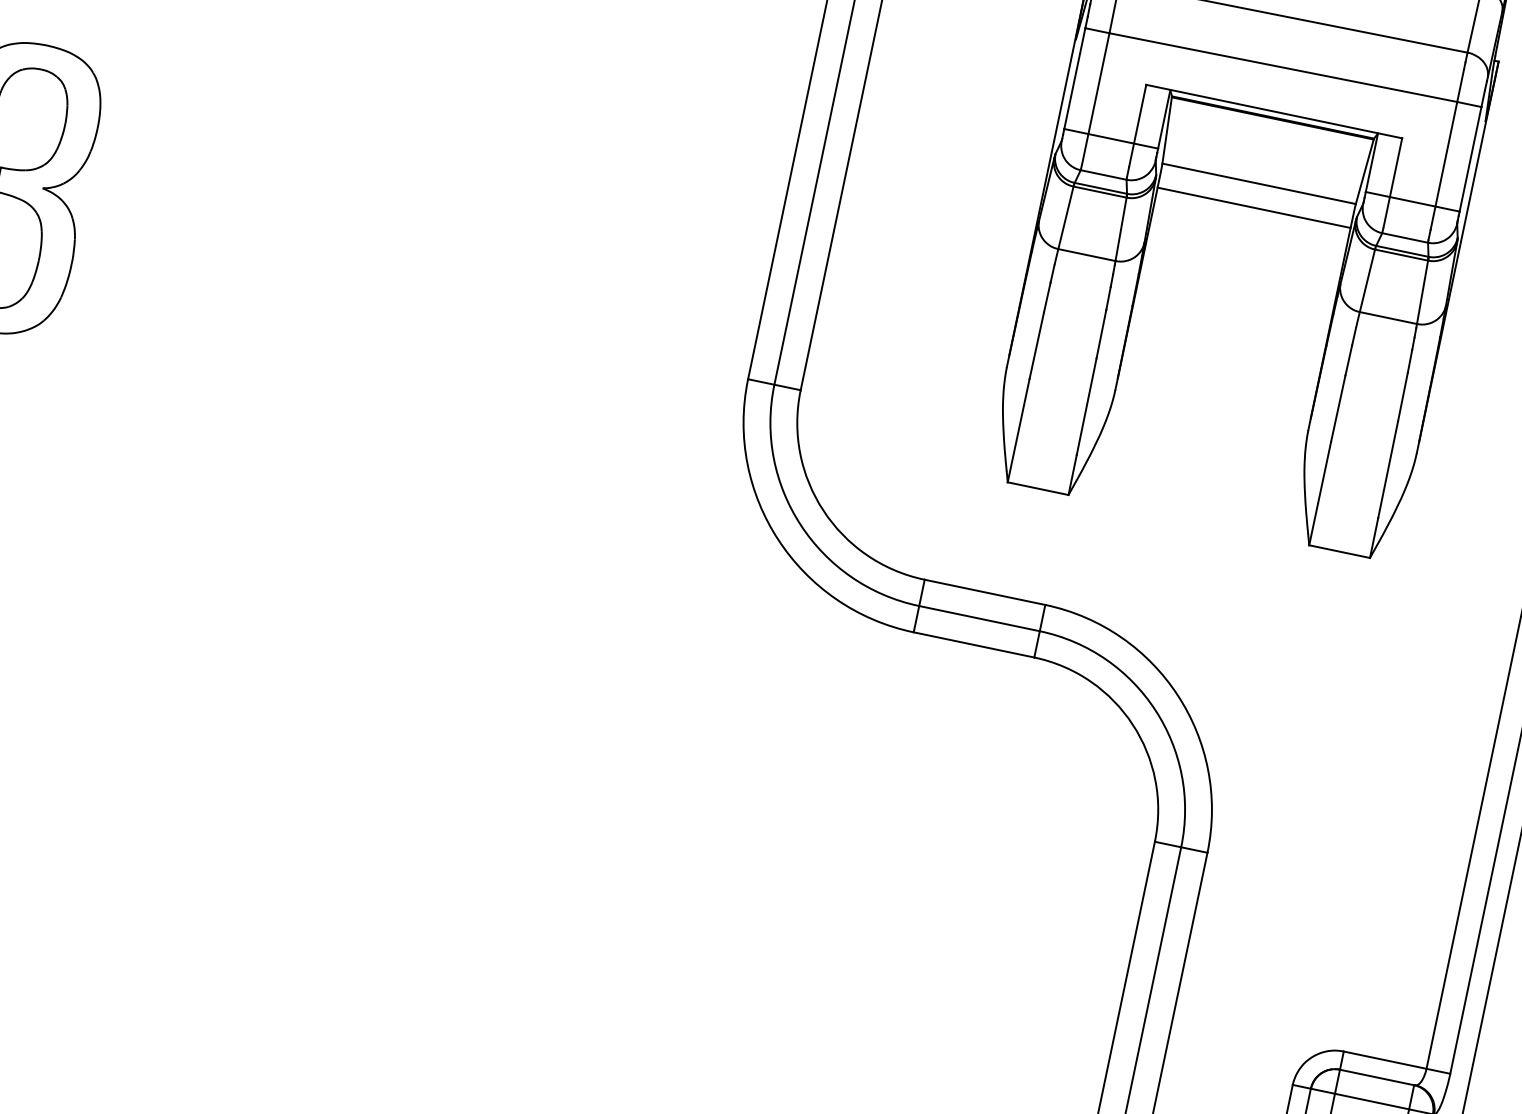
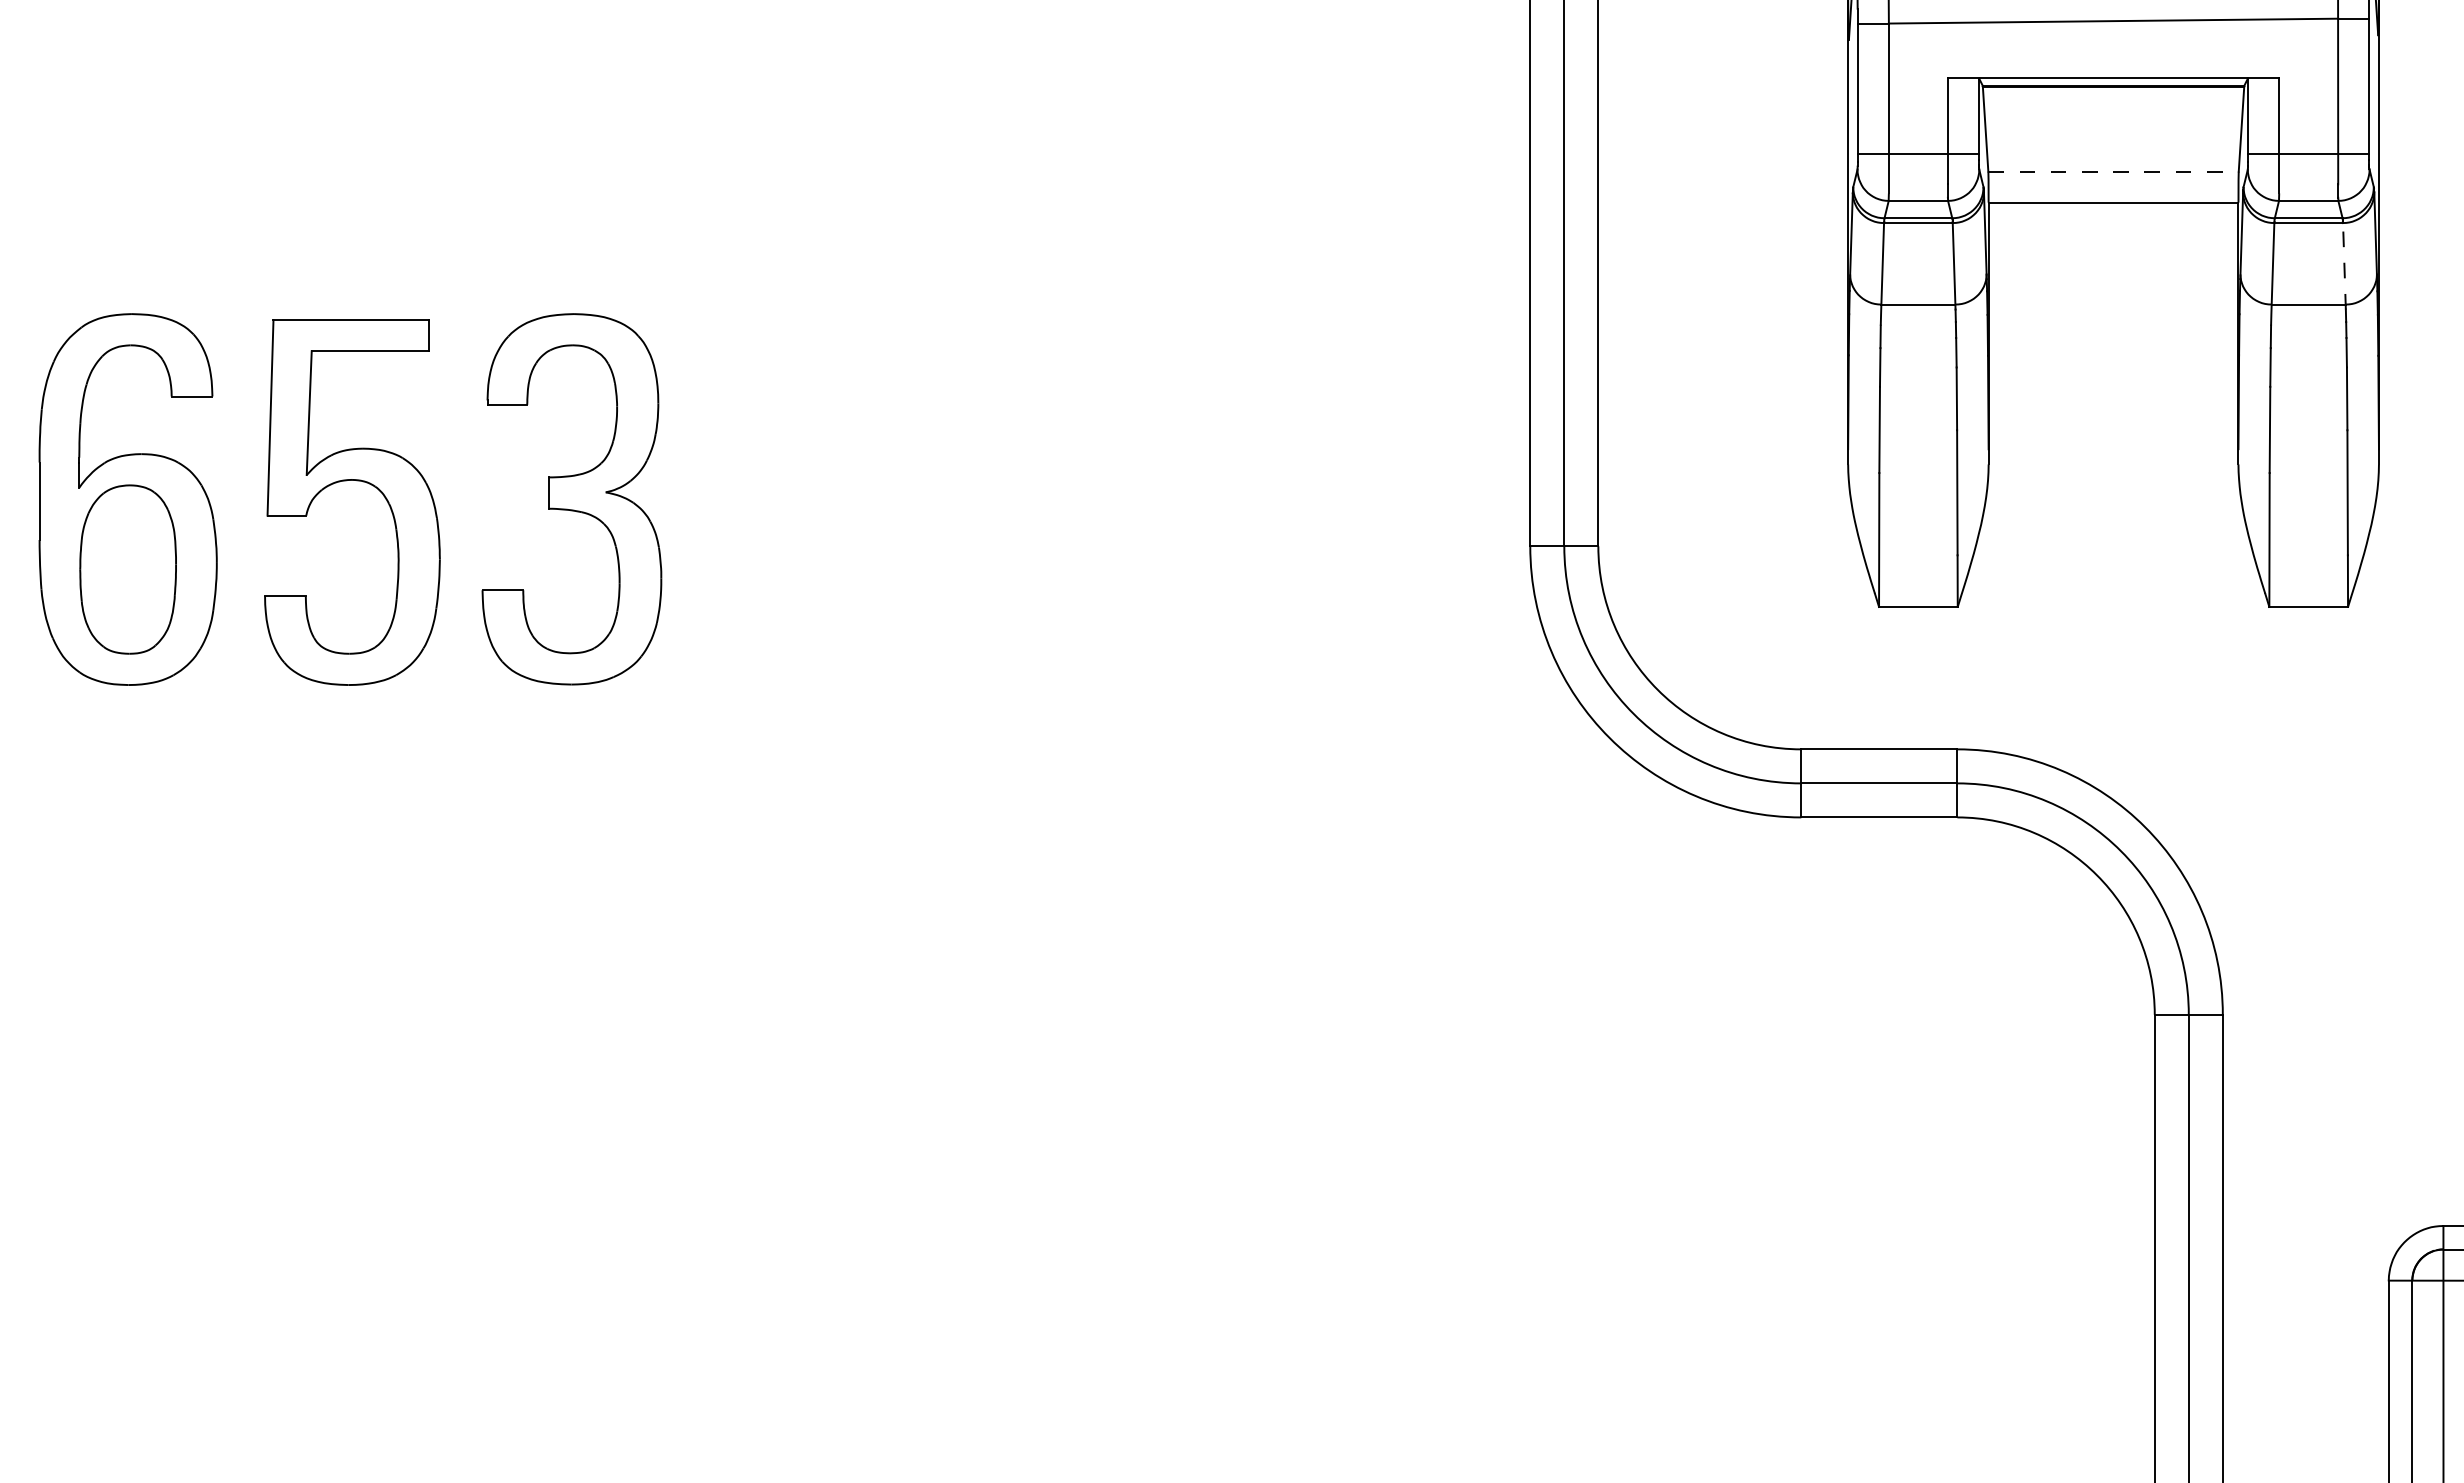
line: (1259, 183) -> (2114, 171), solid -> dashed
line: (1422, 293) -> (2344, 265), solid -> dashed

